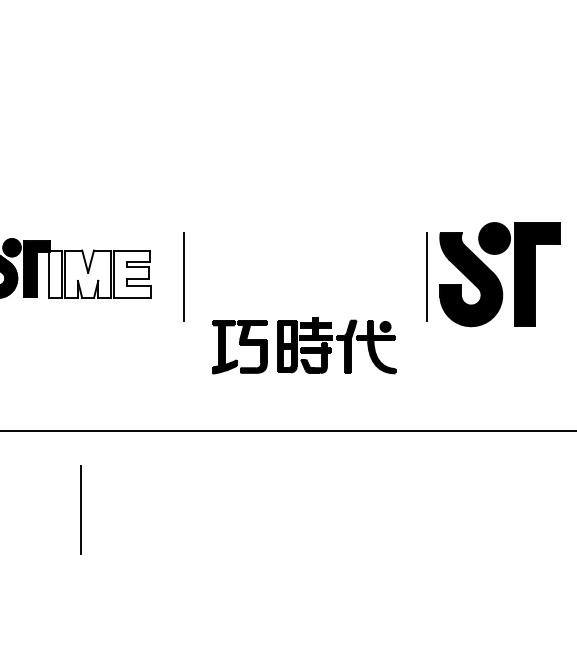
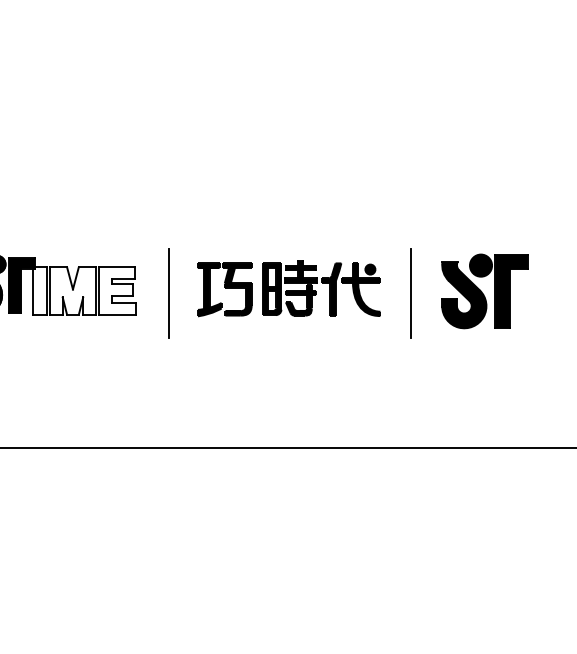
part: (499, 274) -> (484, 291), size x0.71
part: (304, 345) -> (289, 288), moved
line: (80, 509) -> (65, 526), removed

